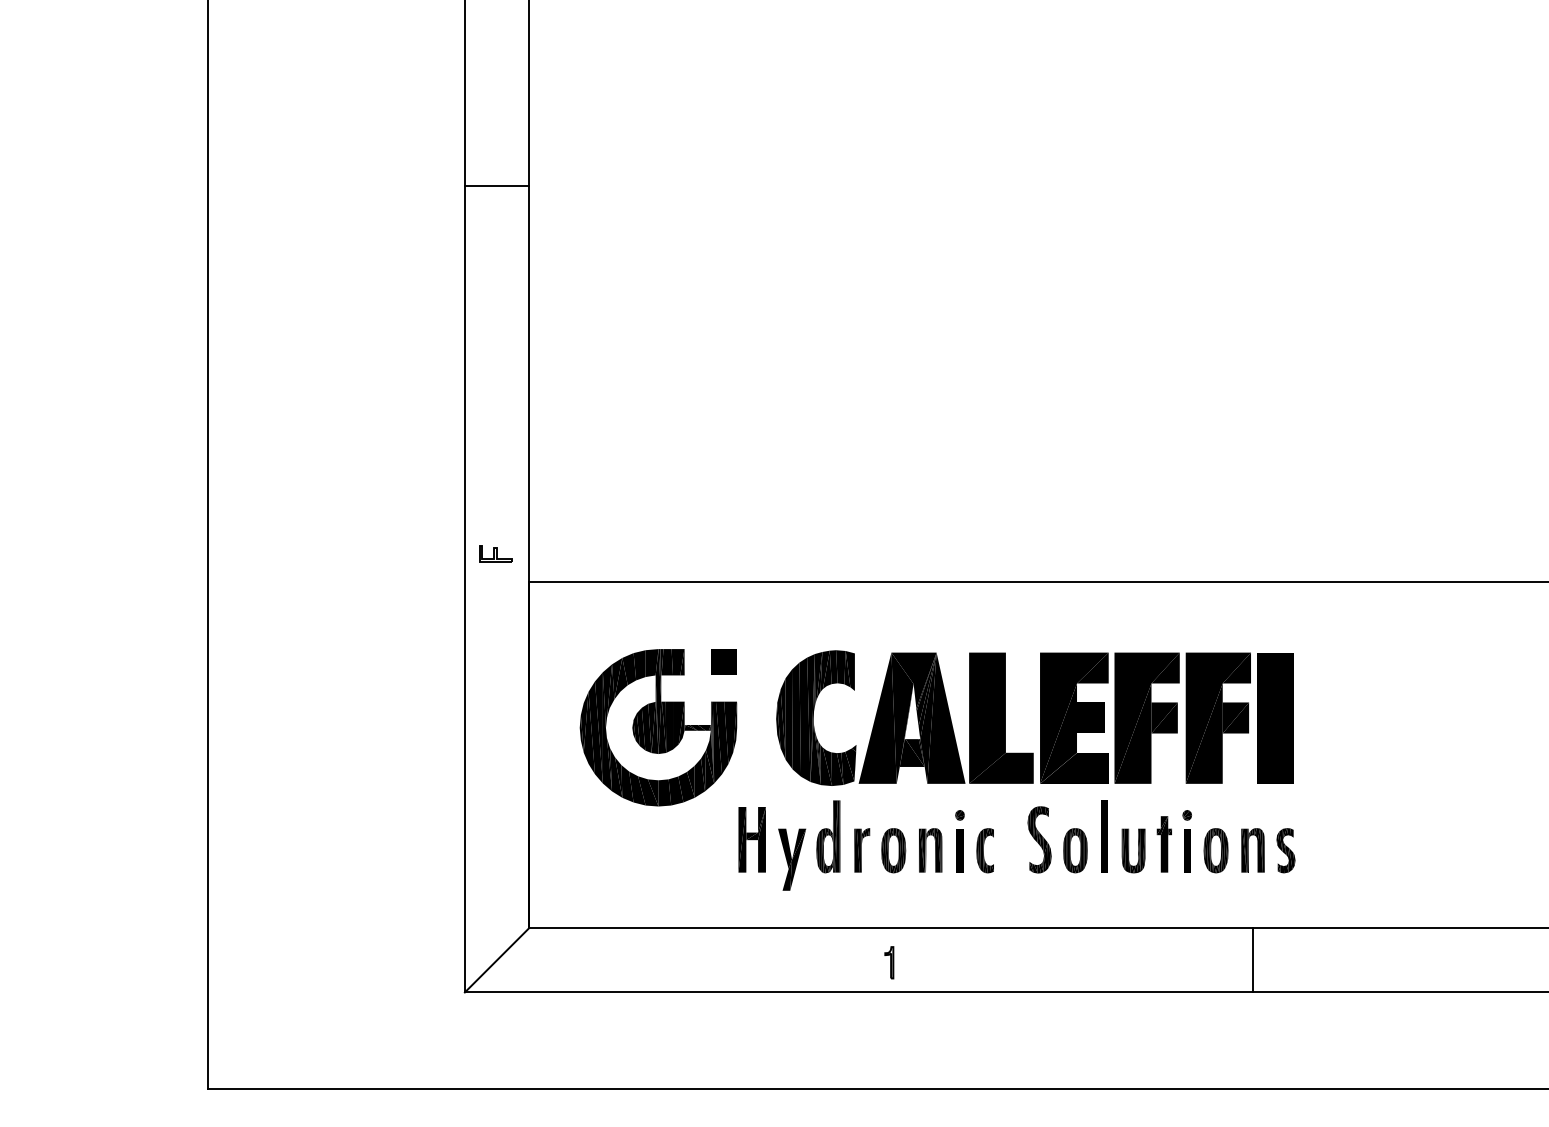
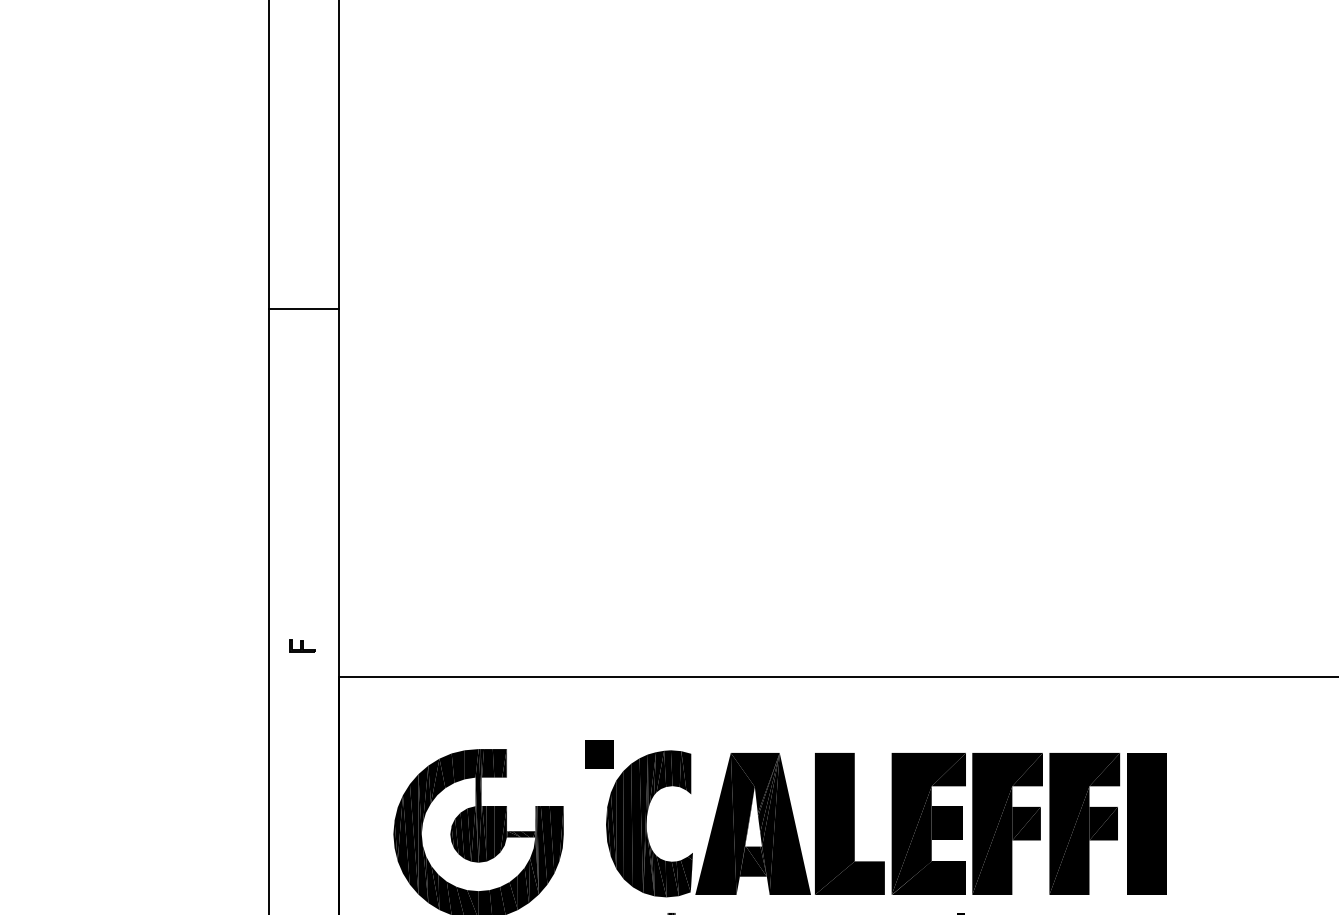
line: (496, 185) -> (303, 308), moved
part: (495, 553) -> (302, 645), size x0.7
part: (723, 661) -> (598, 753), moved

